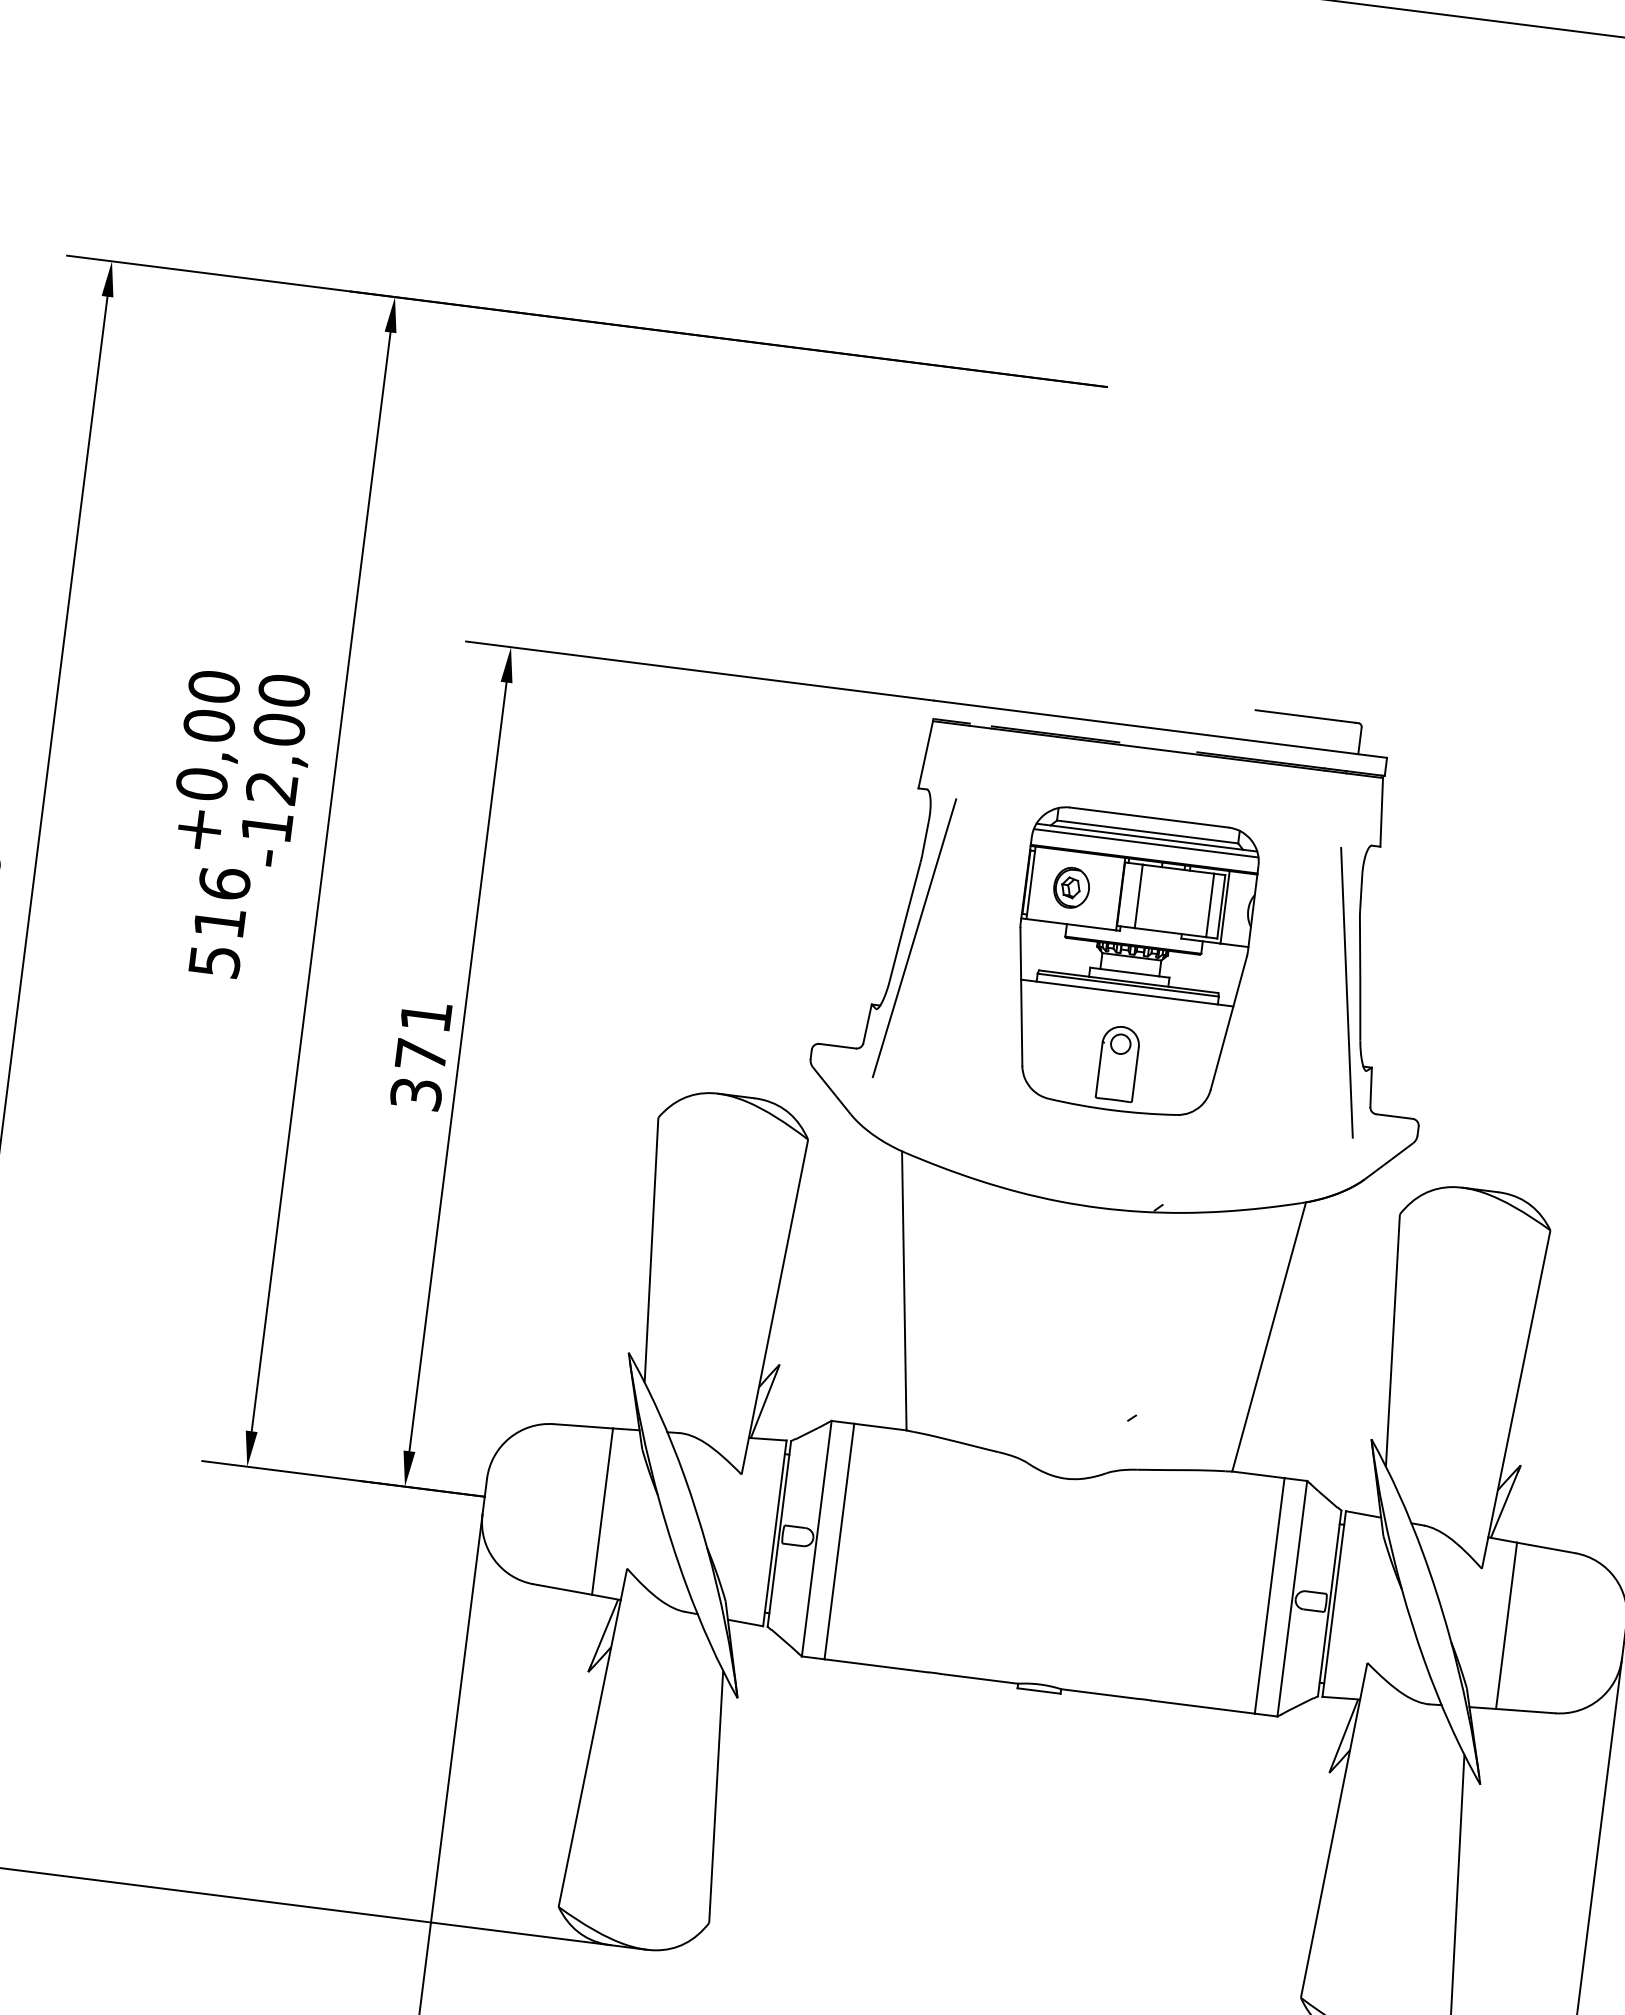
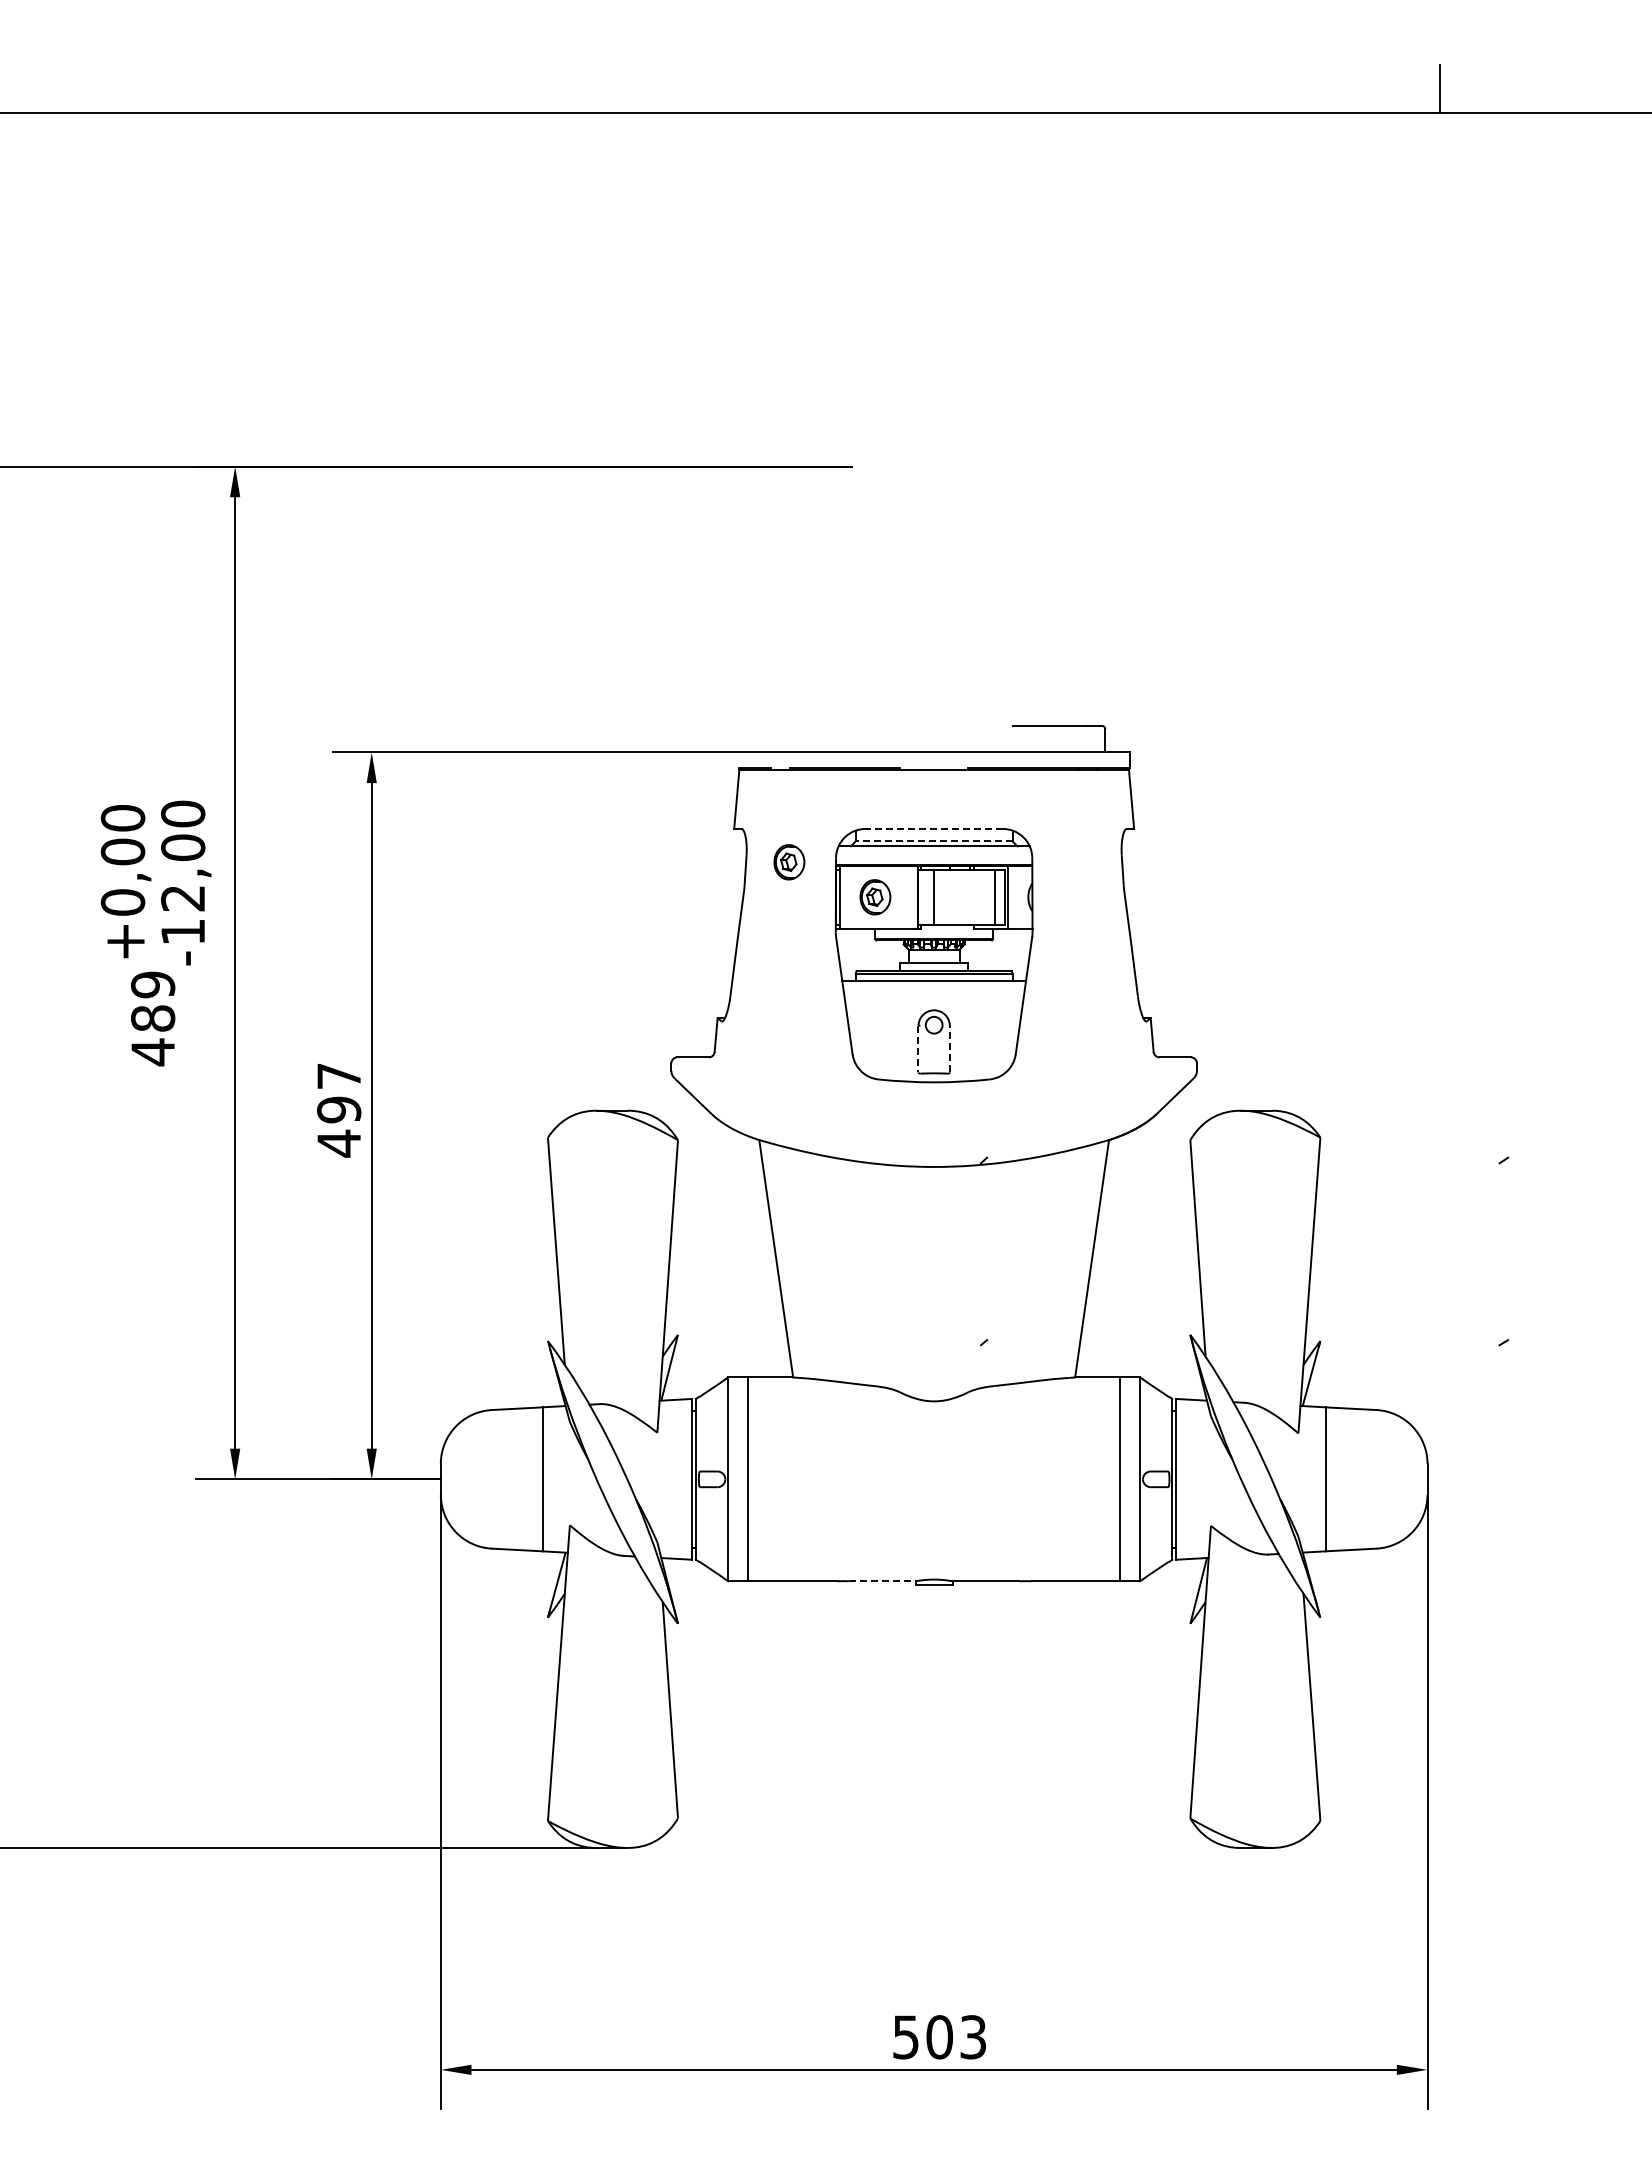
line: (1149, 817) -> (934, 828), solid -> dashed
line: (1146, 831) -> (933, 841), solid -> dashed
part: (977, 835) -> (789, 862), added
line: (1145, 843) -> (933, 851), removed
text: (220, 922) -> (153, 1018), 516 -> 489
line: (914, 937) -> (746, 956), removed
line: (1346, 992) -> (1120, 956), removed
text: (421, 1055) -> (339, 1110), 371 -> 497
line: (1099, 1069) -> (918, 1049), solid -> dashed
line: (1135, 1073) -> (949, 1048), solid -> dashed
line: (979, 1679) -> (882, 1581), solid -> dashed

